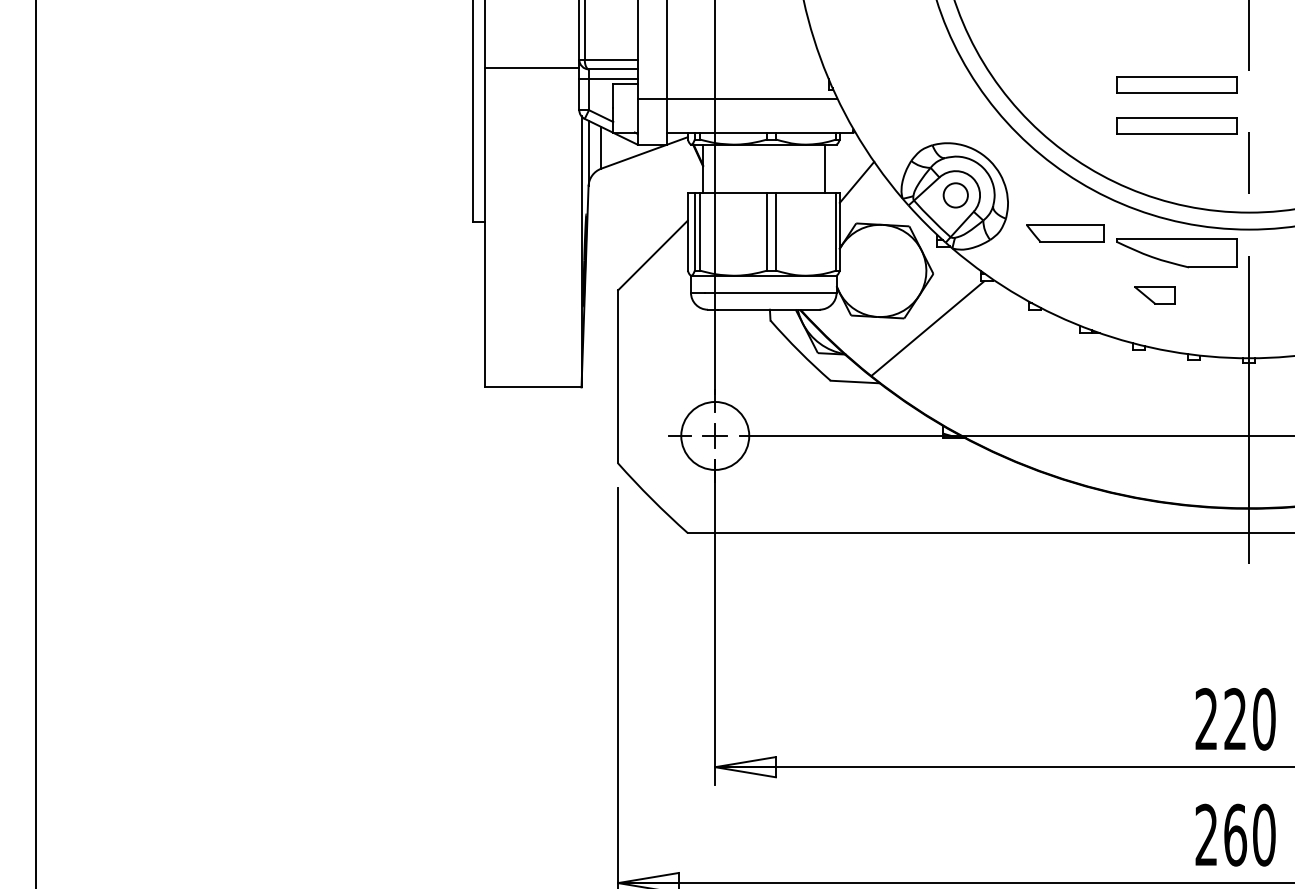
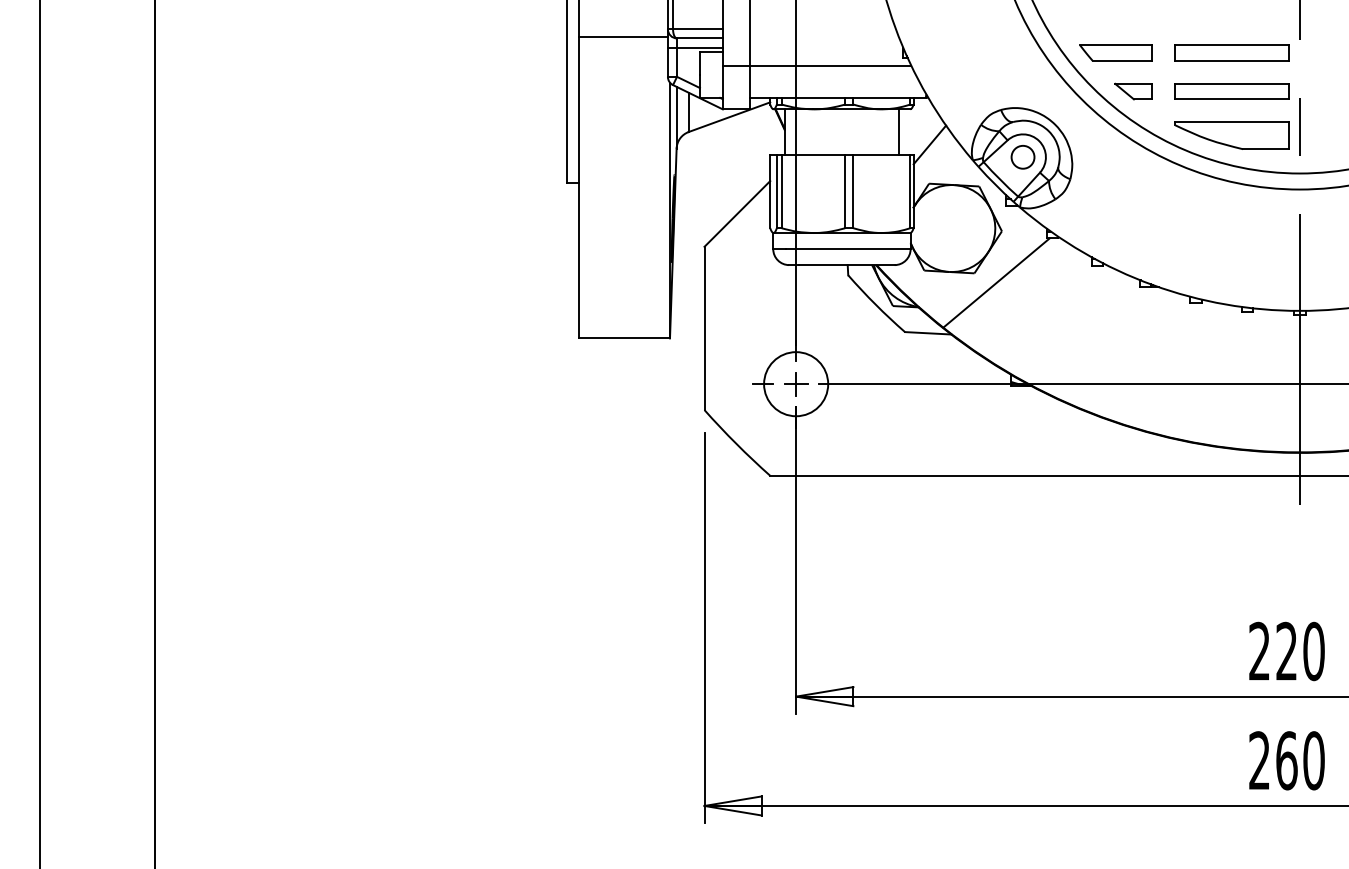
part: (1064, 232) -> (1115, 52), moved
part: (1176, 252) -> (1231, 135), moved
part: (1154, 295) -> (1133, 91), moved

